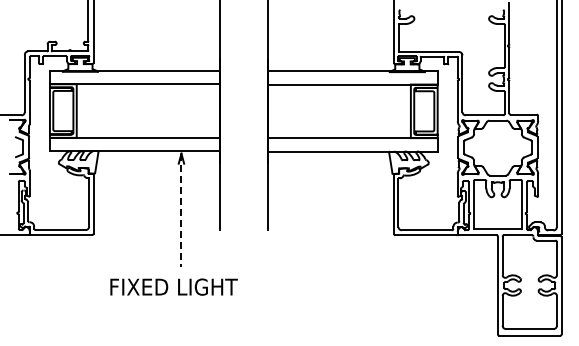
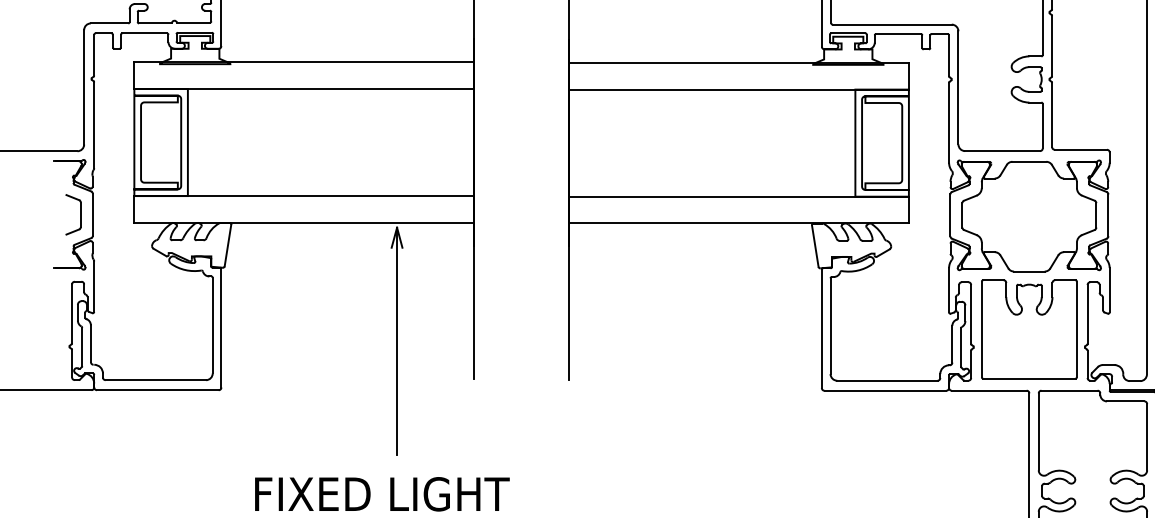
line: (181, 210) -> (397, 341), dashed -> solid

